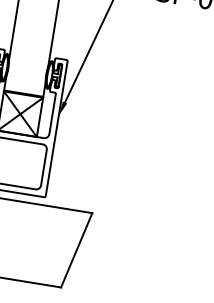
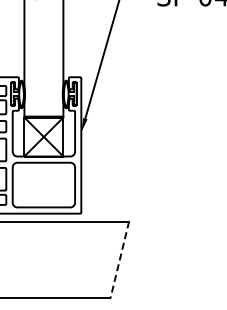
line: (76, 249) -> (119, 259), solid -> dashed

